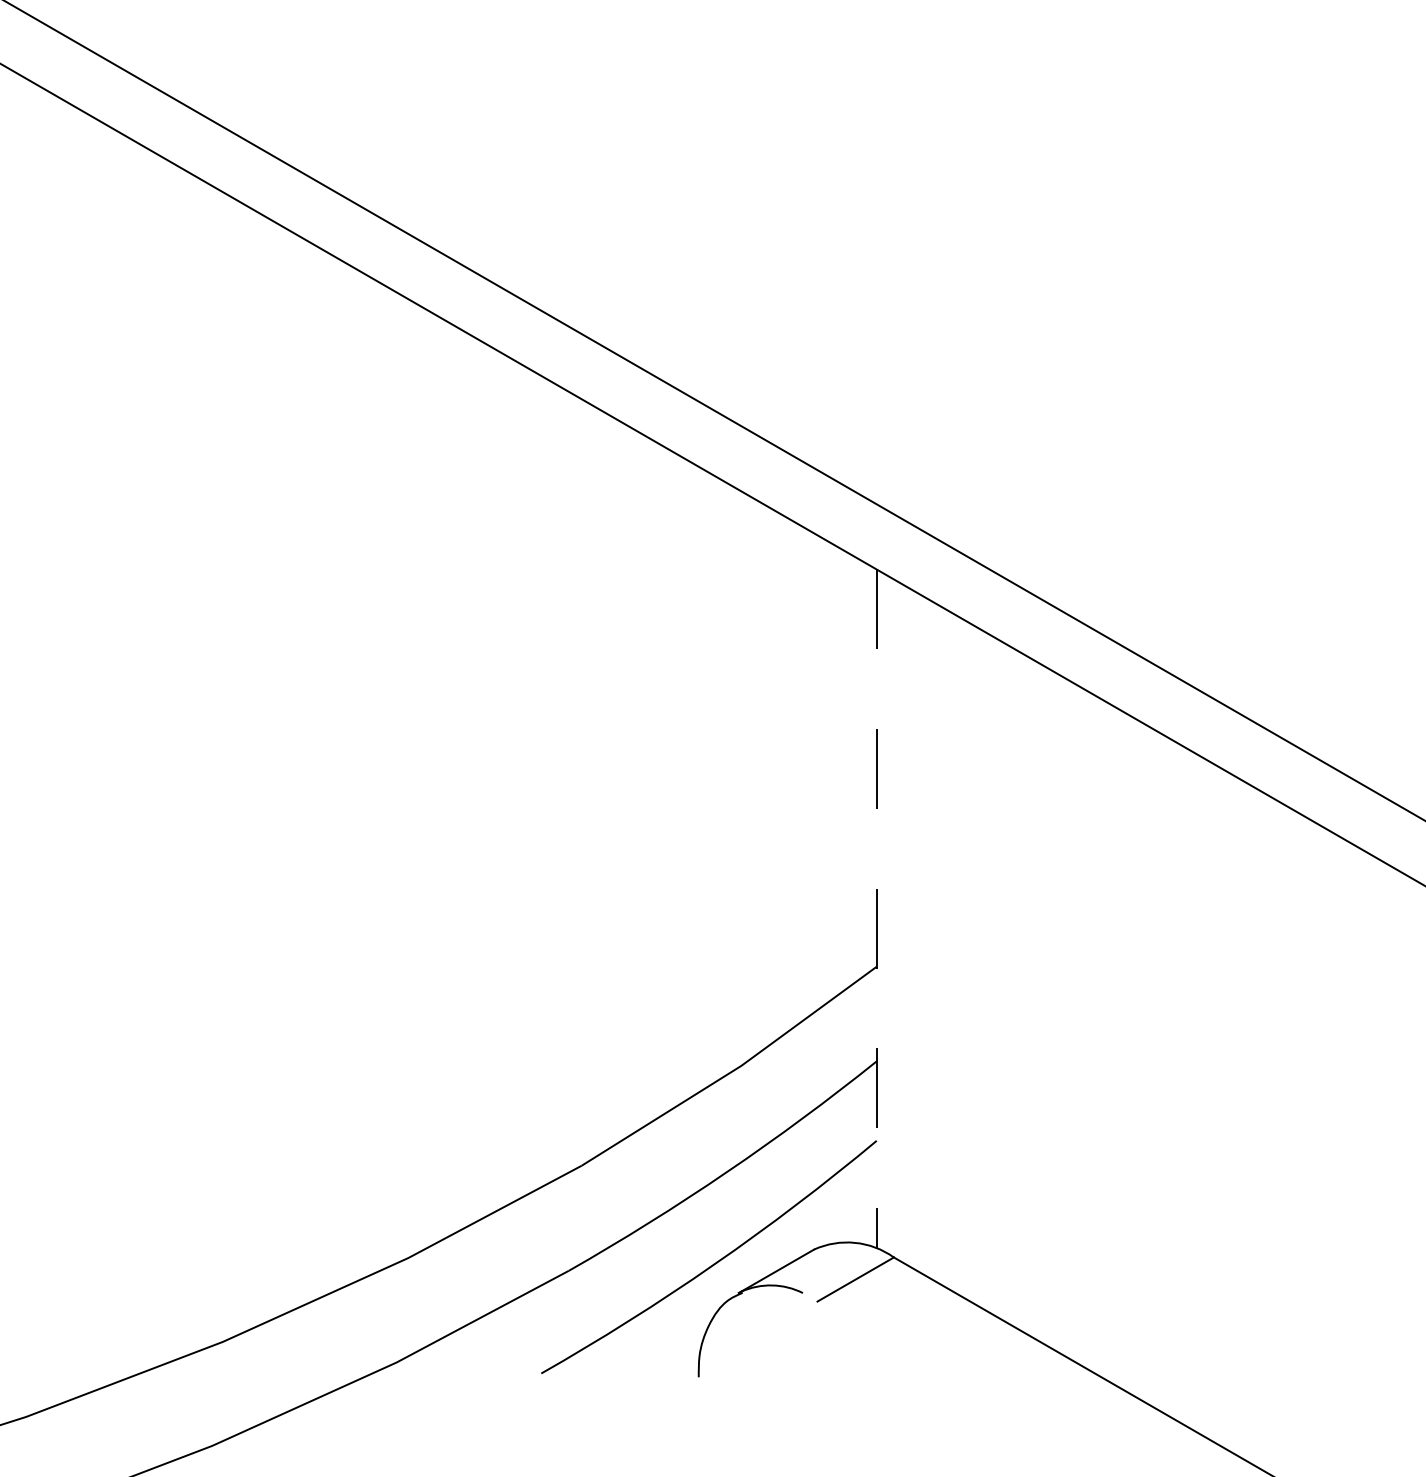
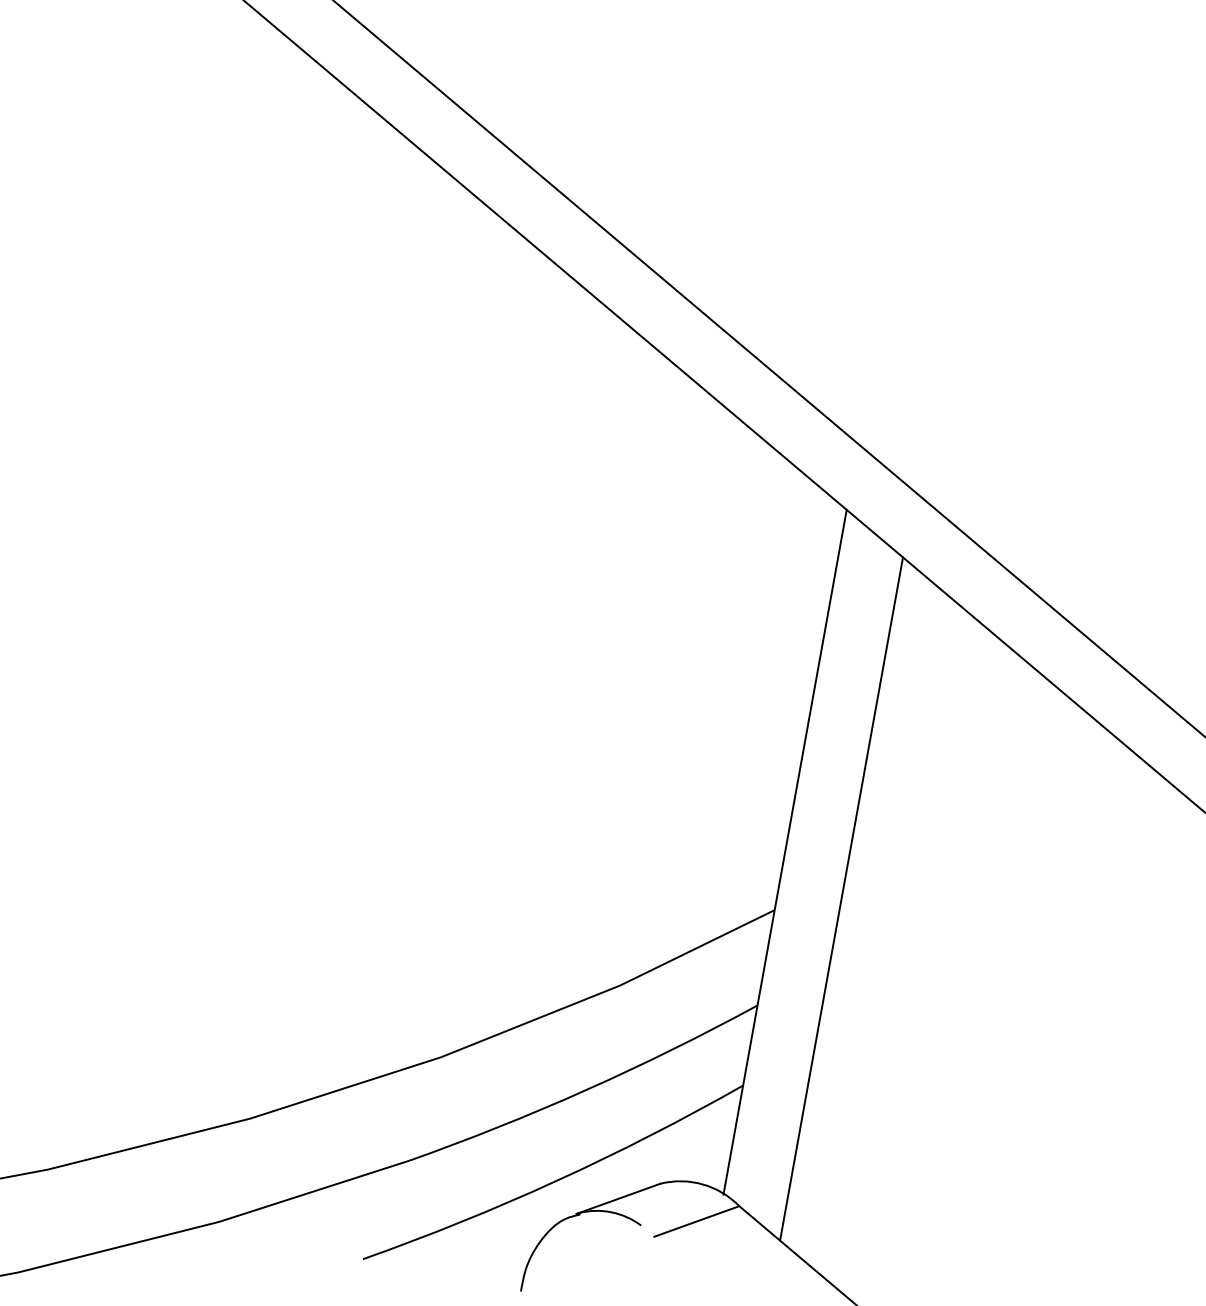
line: (876, 909) -> (784, 852), dashed -> solid
line: (939, 944) -> (841, 899), added

